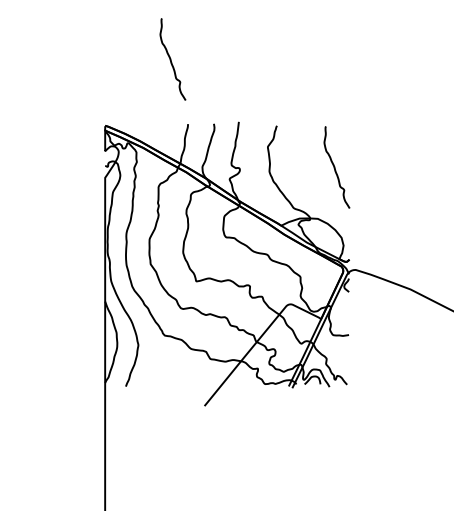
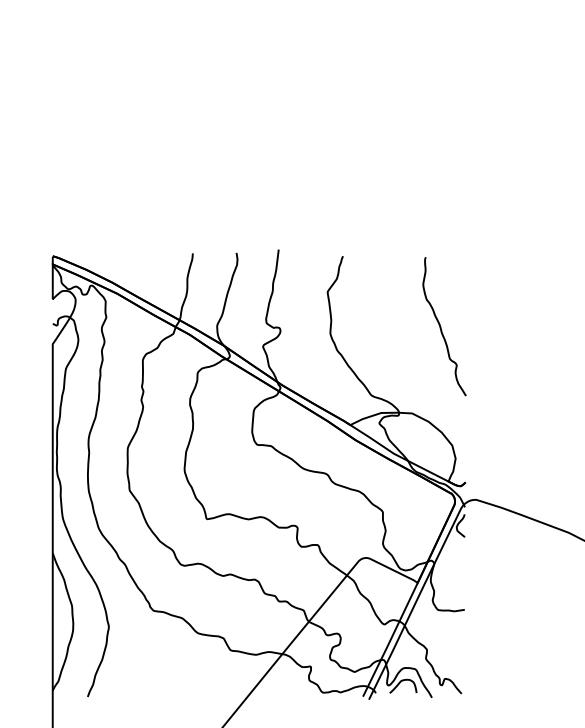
curve: (171, 59) -> (164, 144), removed

